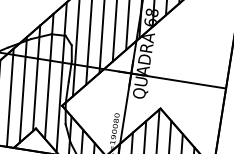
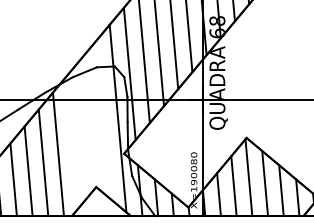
line: (49, 76) -> (102, 119), removed
line: (36, 78) -> (87, 124), removed
line: (22, 89) -> (72, 141), removed

